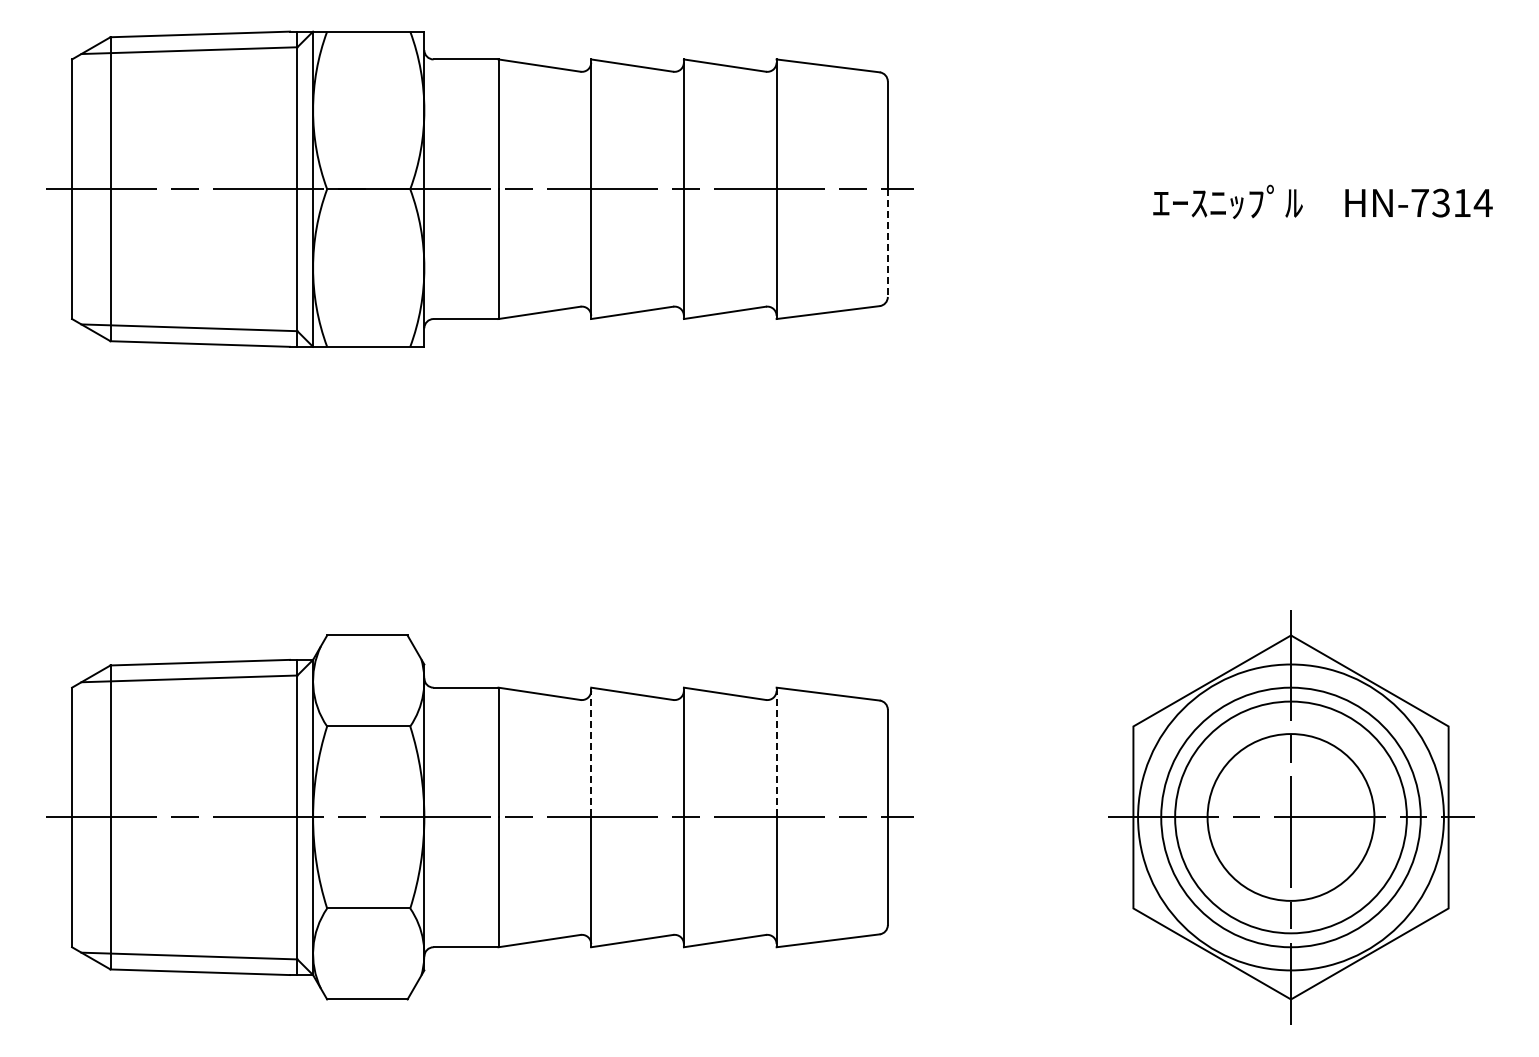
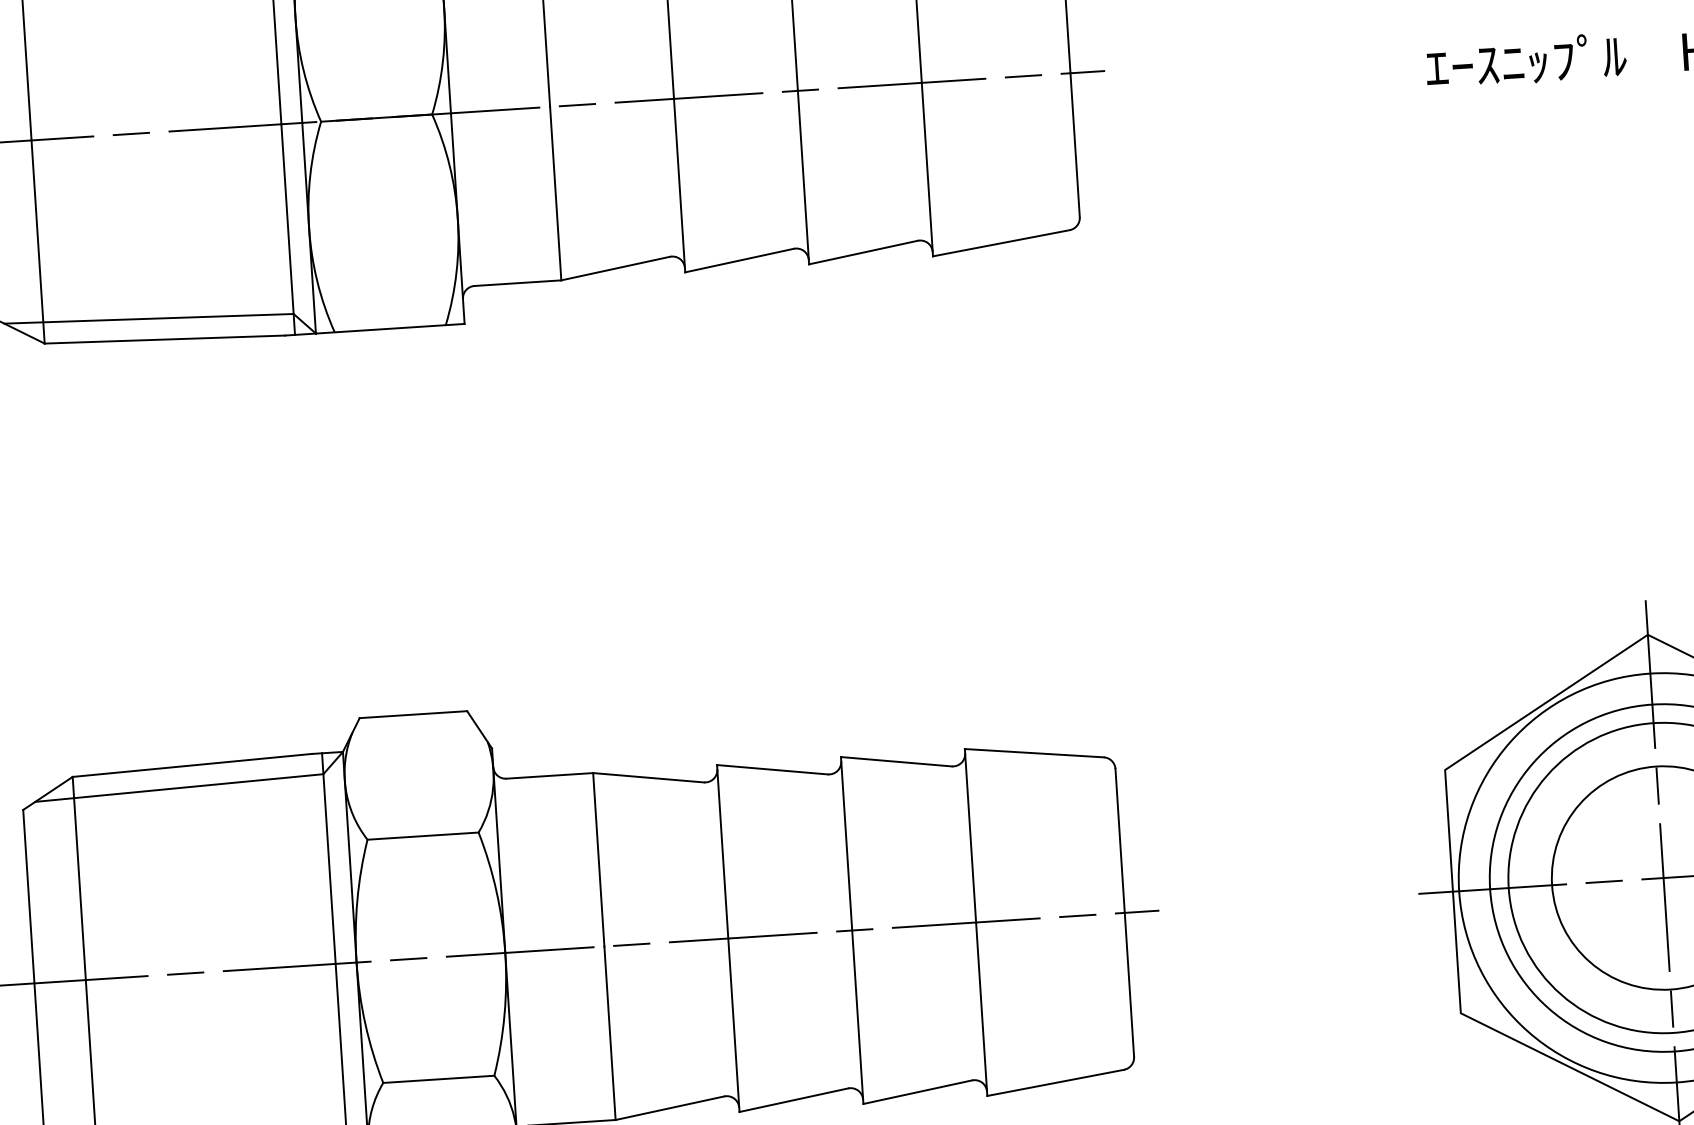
line: (887, 243) -> (1074, 145), dashed -> solid
line: (591, 752) -> (723, 851), dashed -> solid
line: (776, 752) -> (970, 835), dashed -> solid

